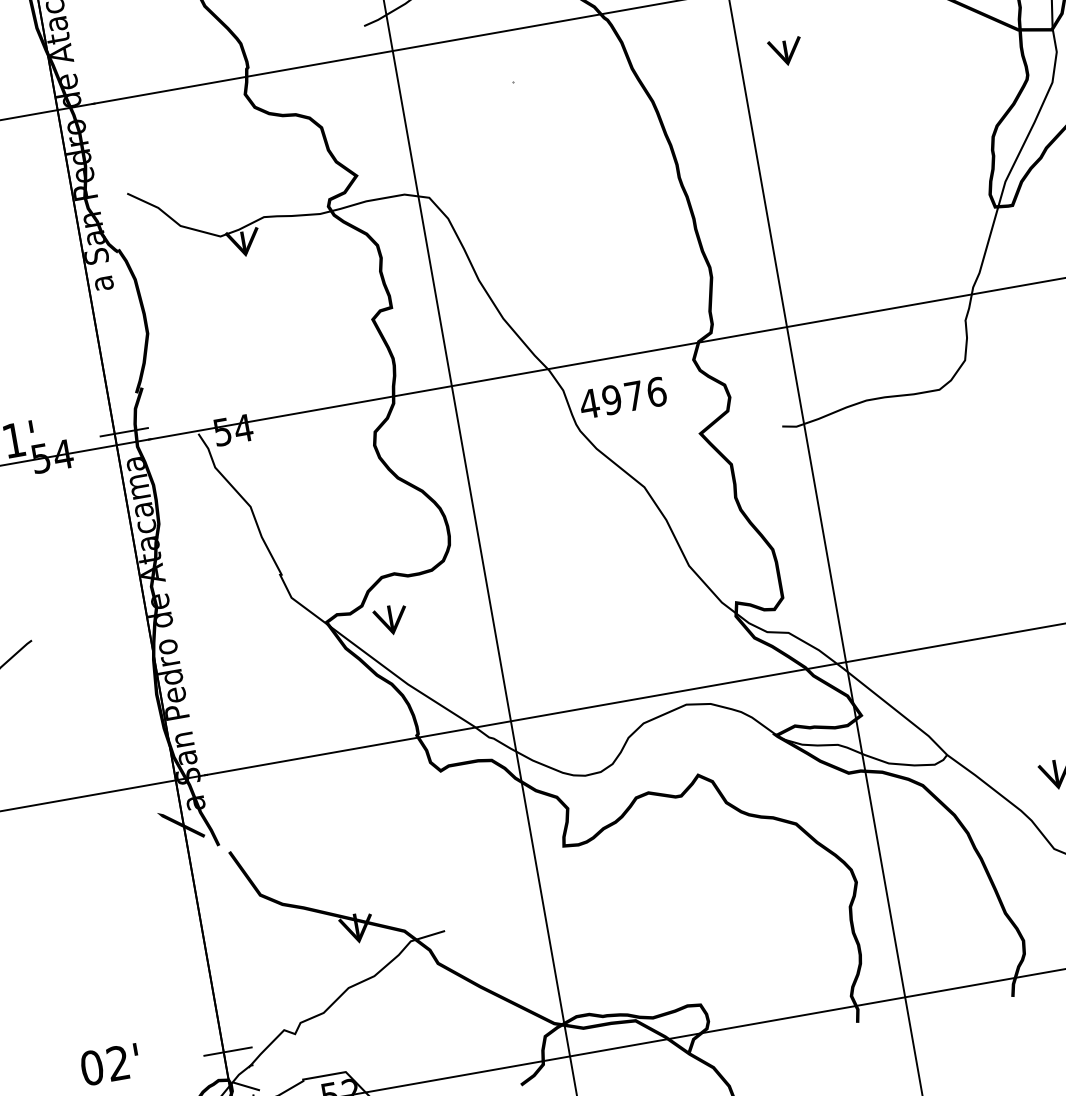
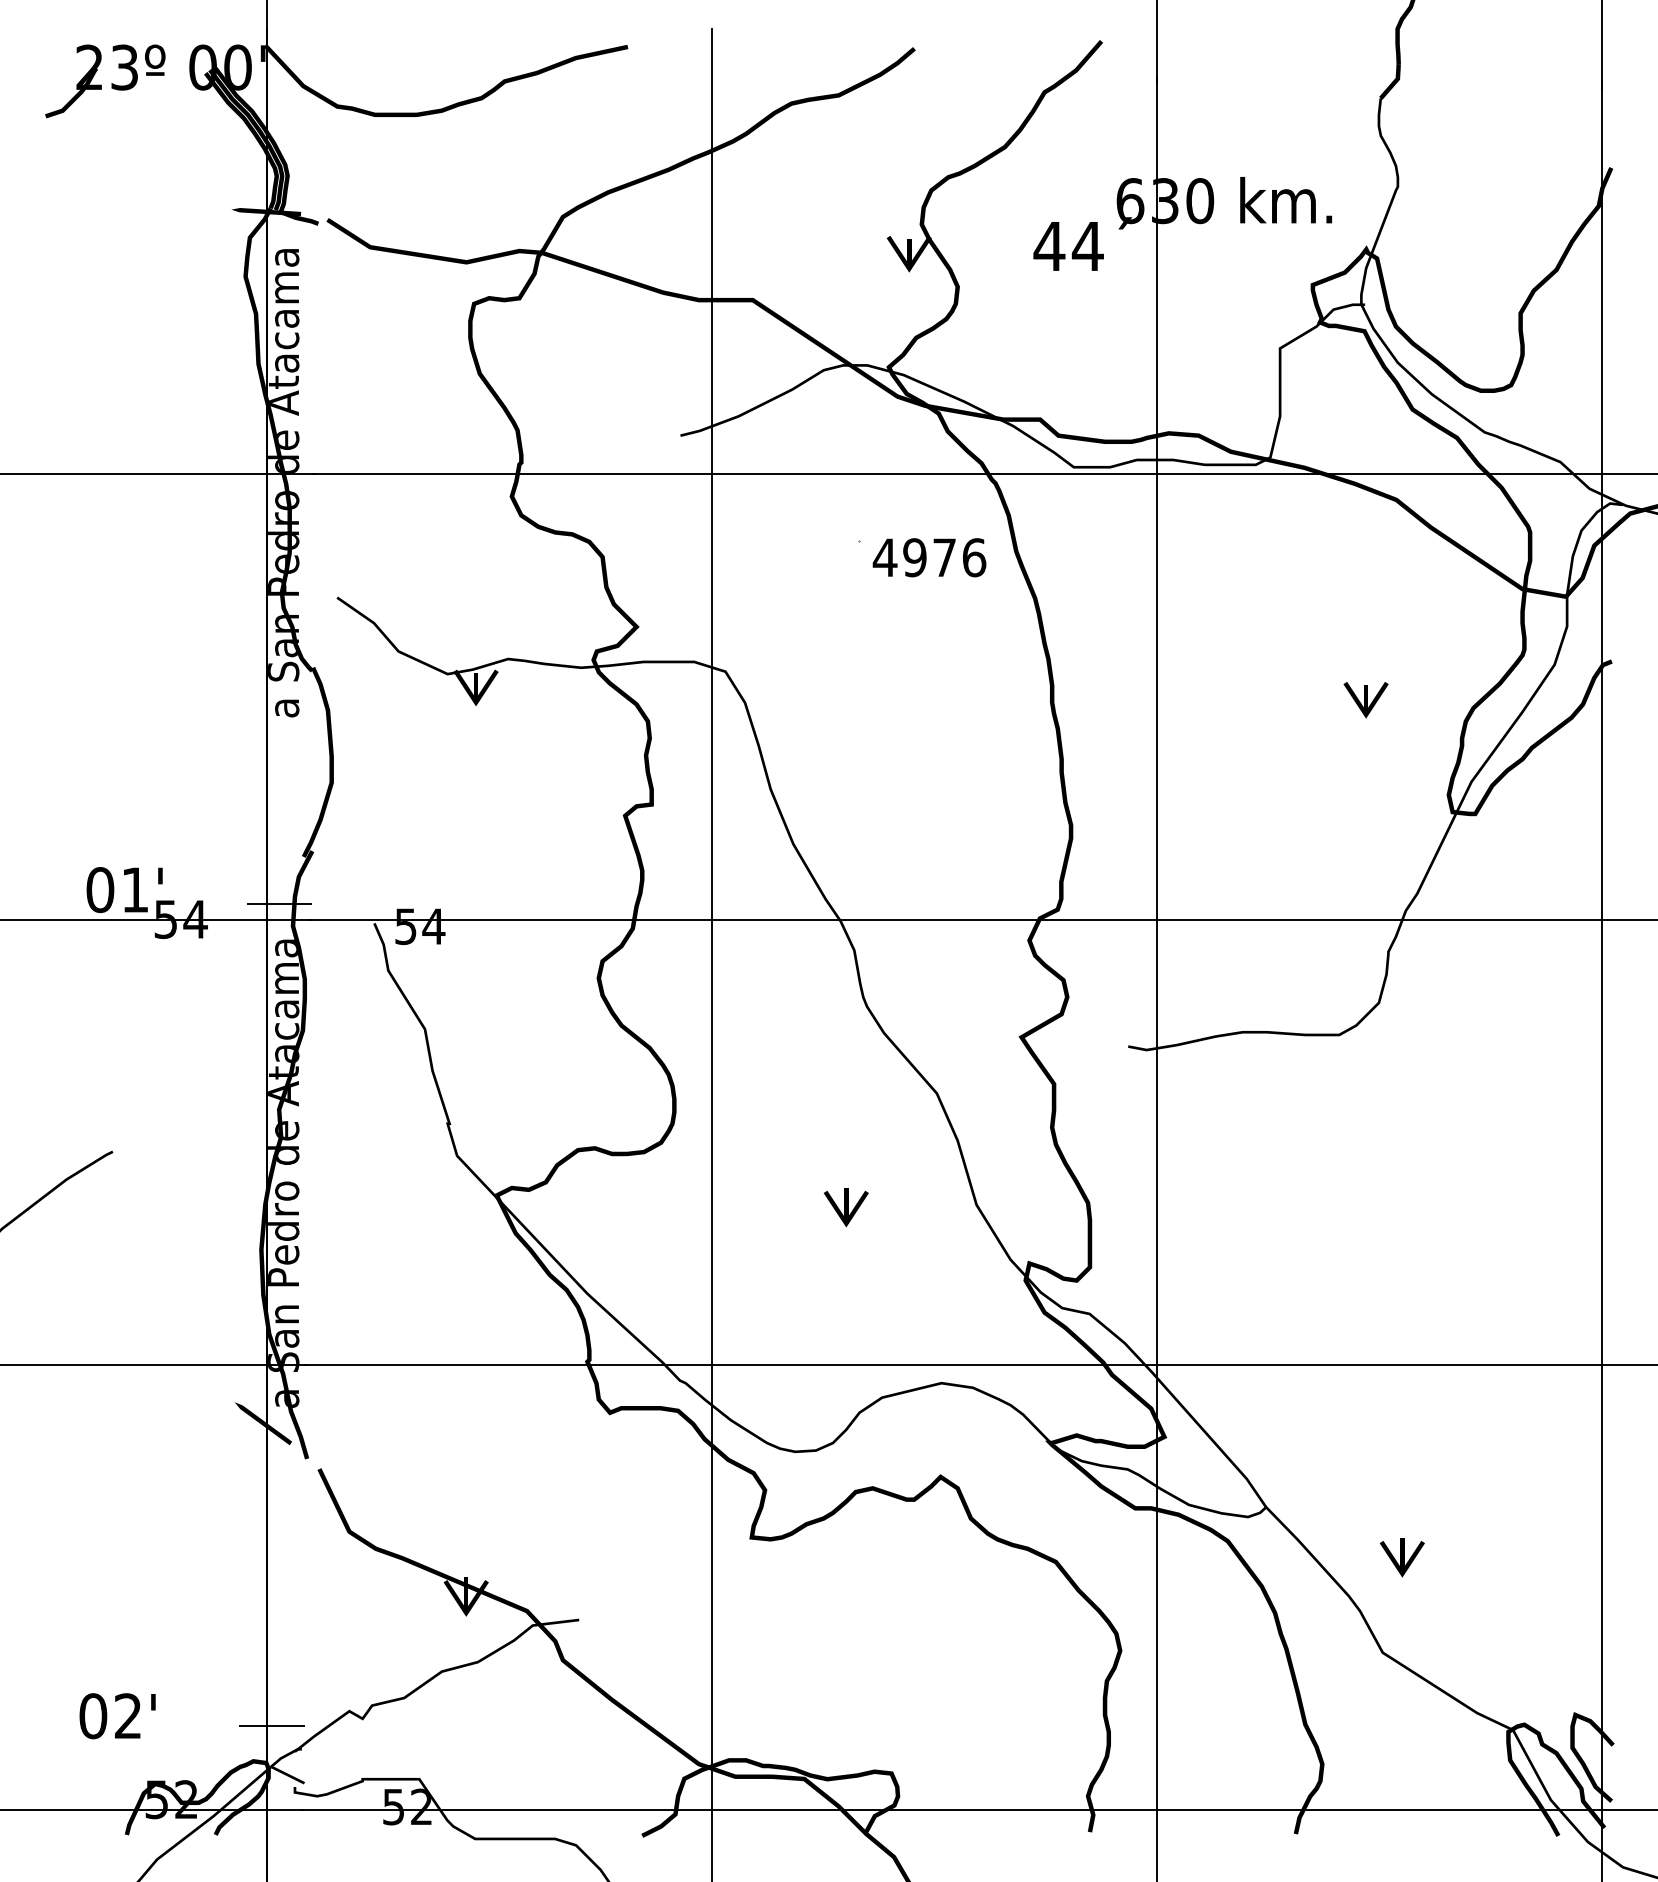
part: (785, 52) -> (1365, 700), moved
text: (622, 397) -> (929, 557), moved
part: (390, 620) -> (845, 1207), moved

